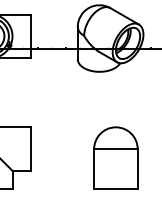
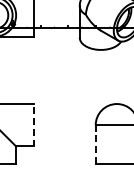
line: (31, 149) -> (34, 125), solid -> dashed
line: (94, 168) -> (96, 144), solid -> dashed

